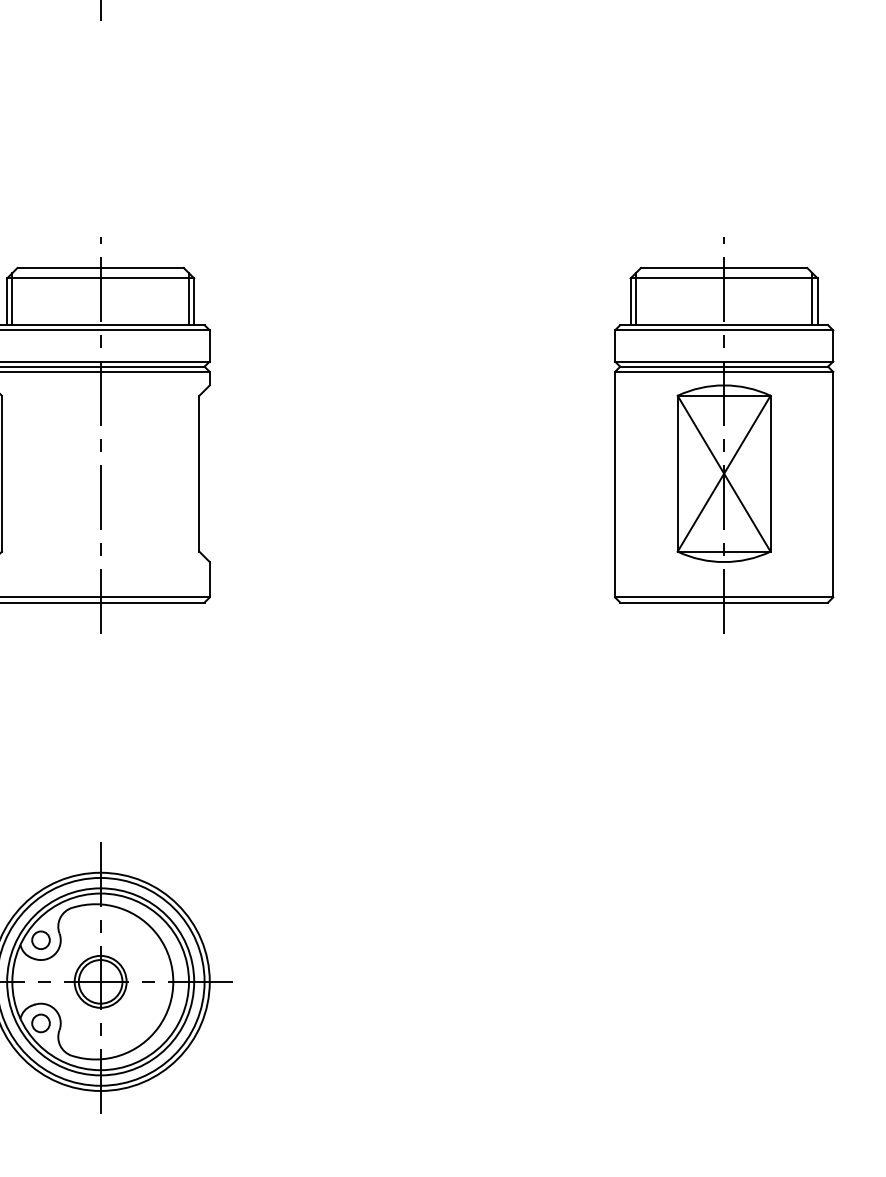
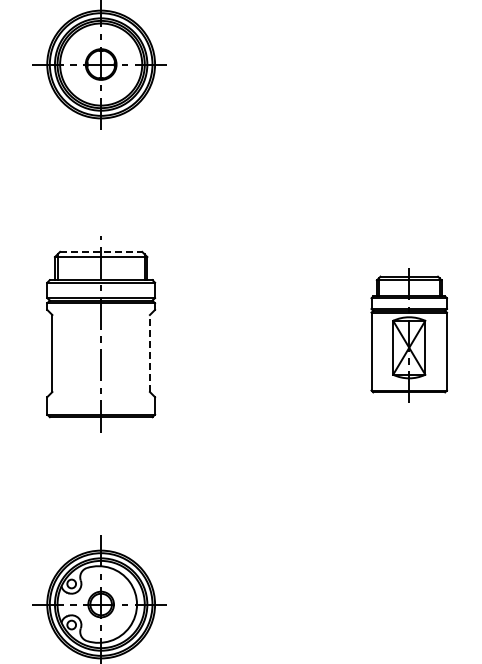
line: (101, 267) -> (101, 251), solid -> dashed
part: (724, 435) -> (409, 334), size x0.7
line: (198, 473) -> (149, 353), solid -> dashed

